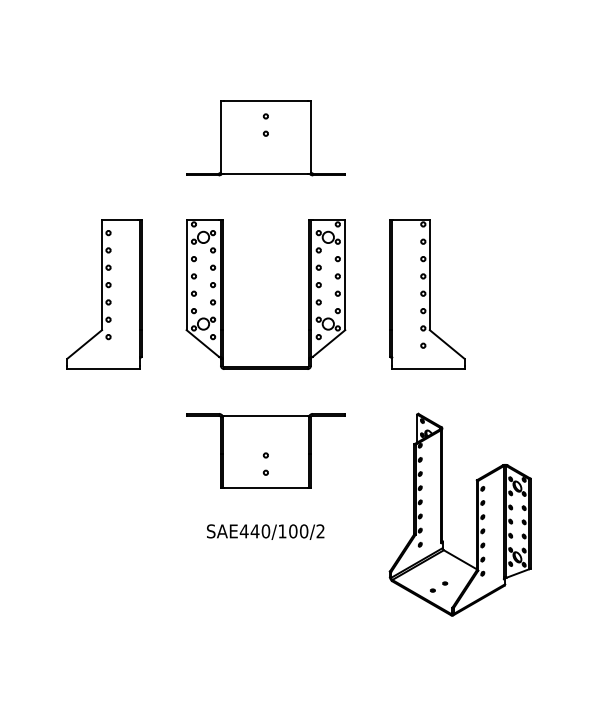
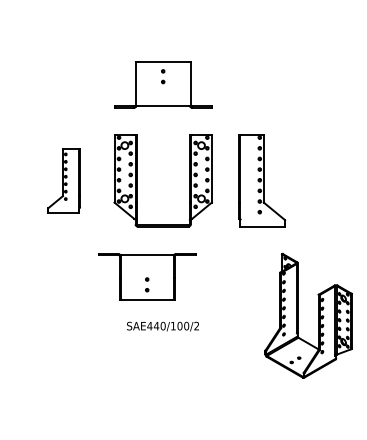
part: (103, 294) -> (63, 180), size x0.7
part: (266, 450) -> (147, 276), moved
part: (443, 514) -> (298, 315), moved

